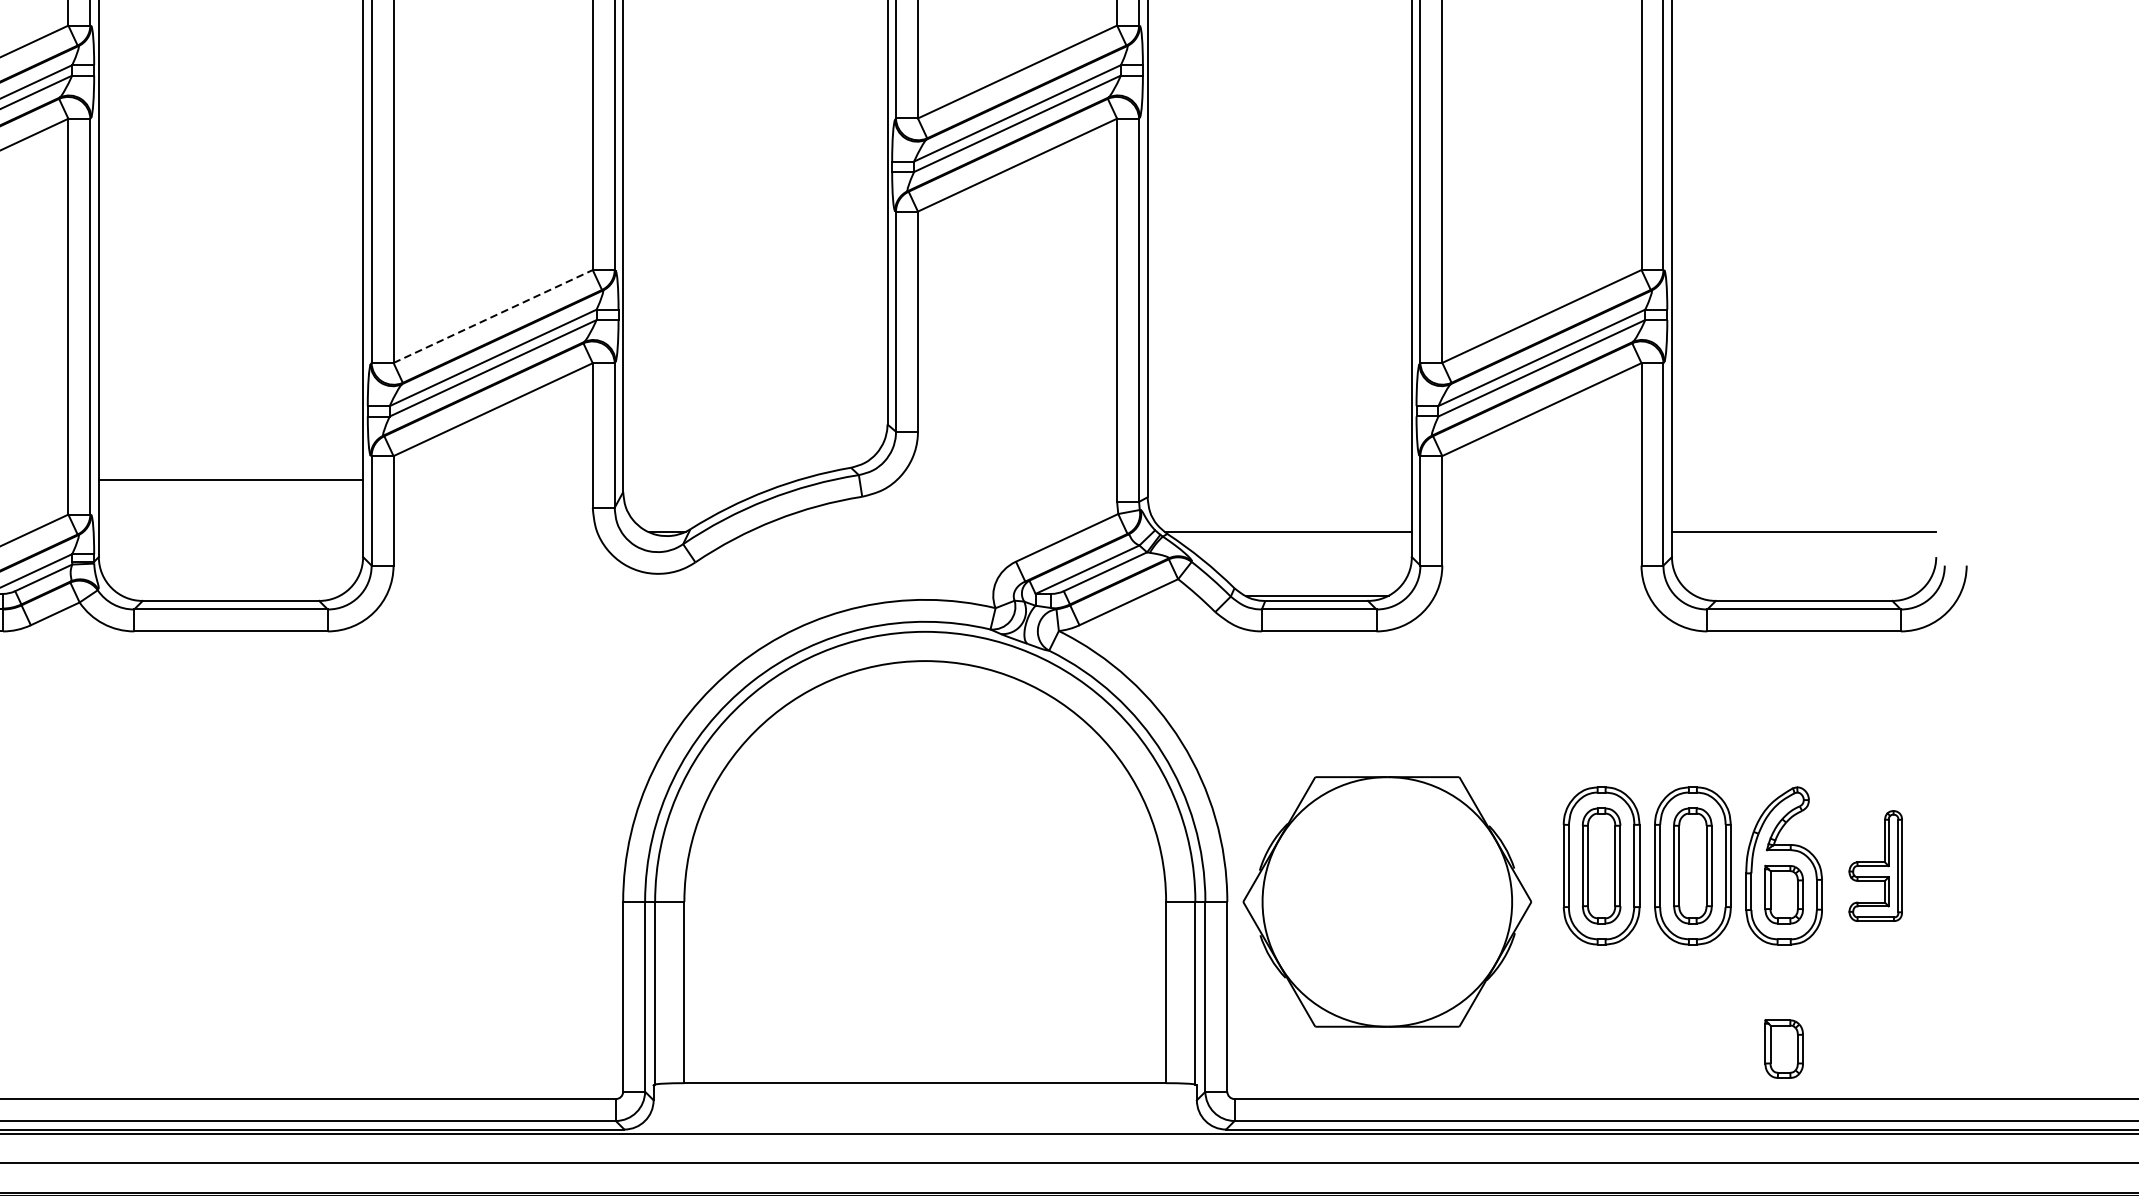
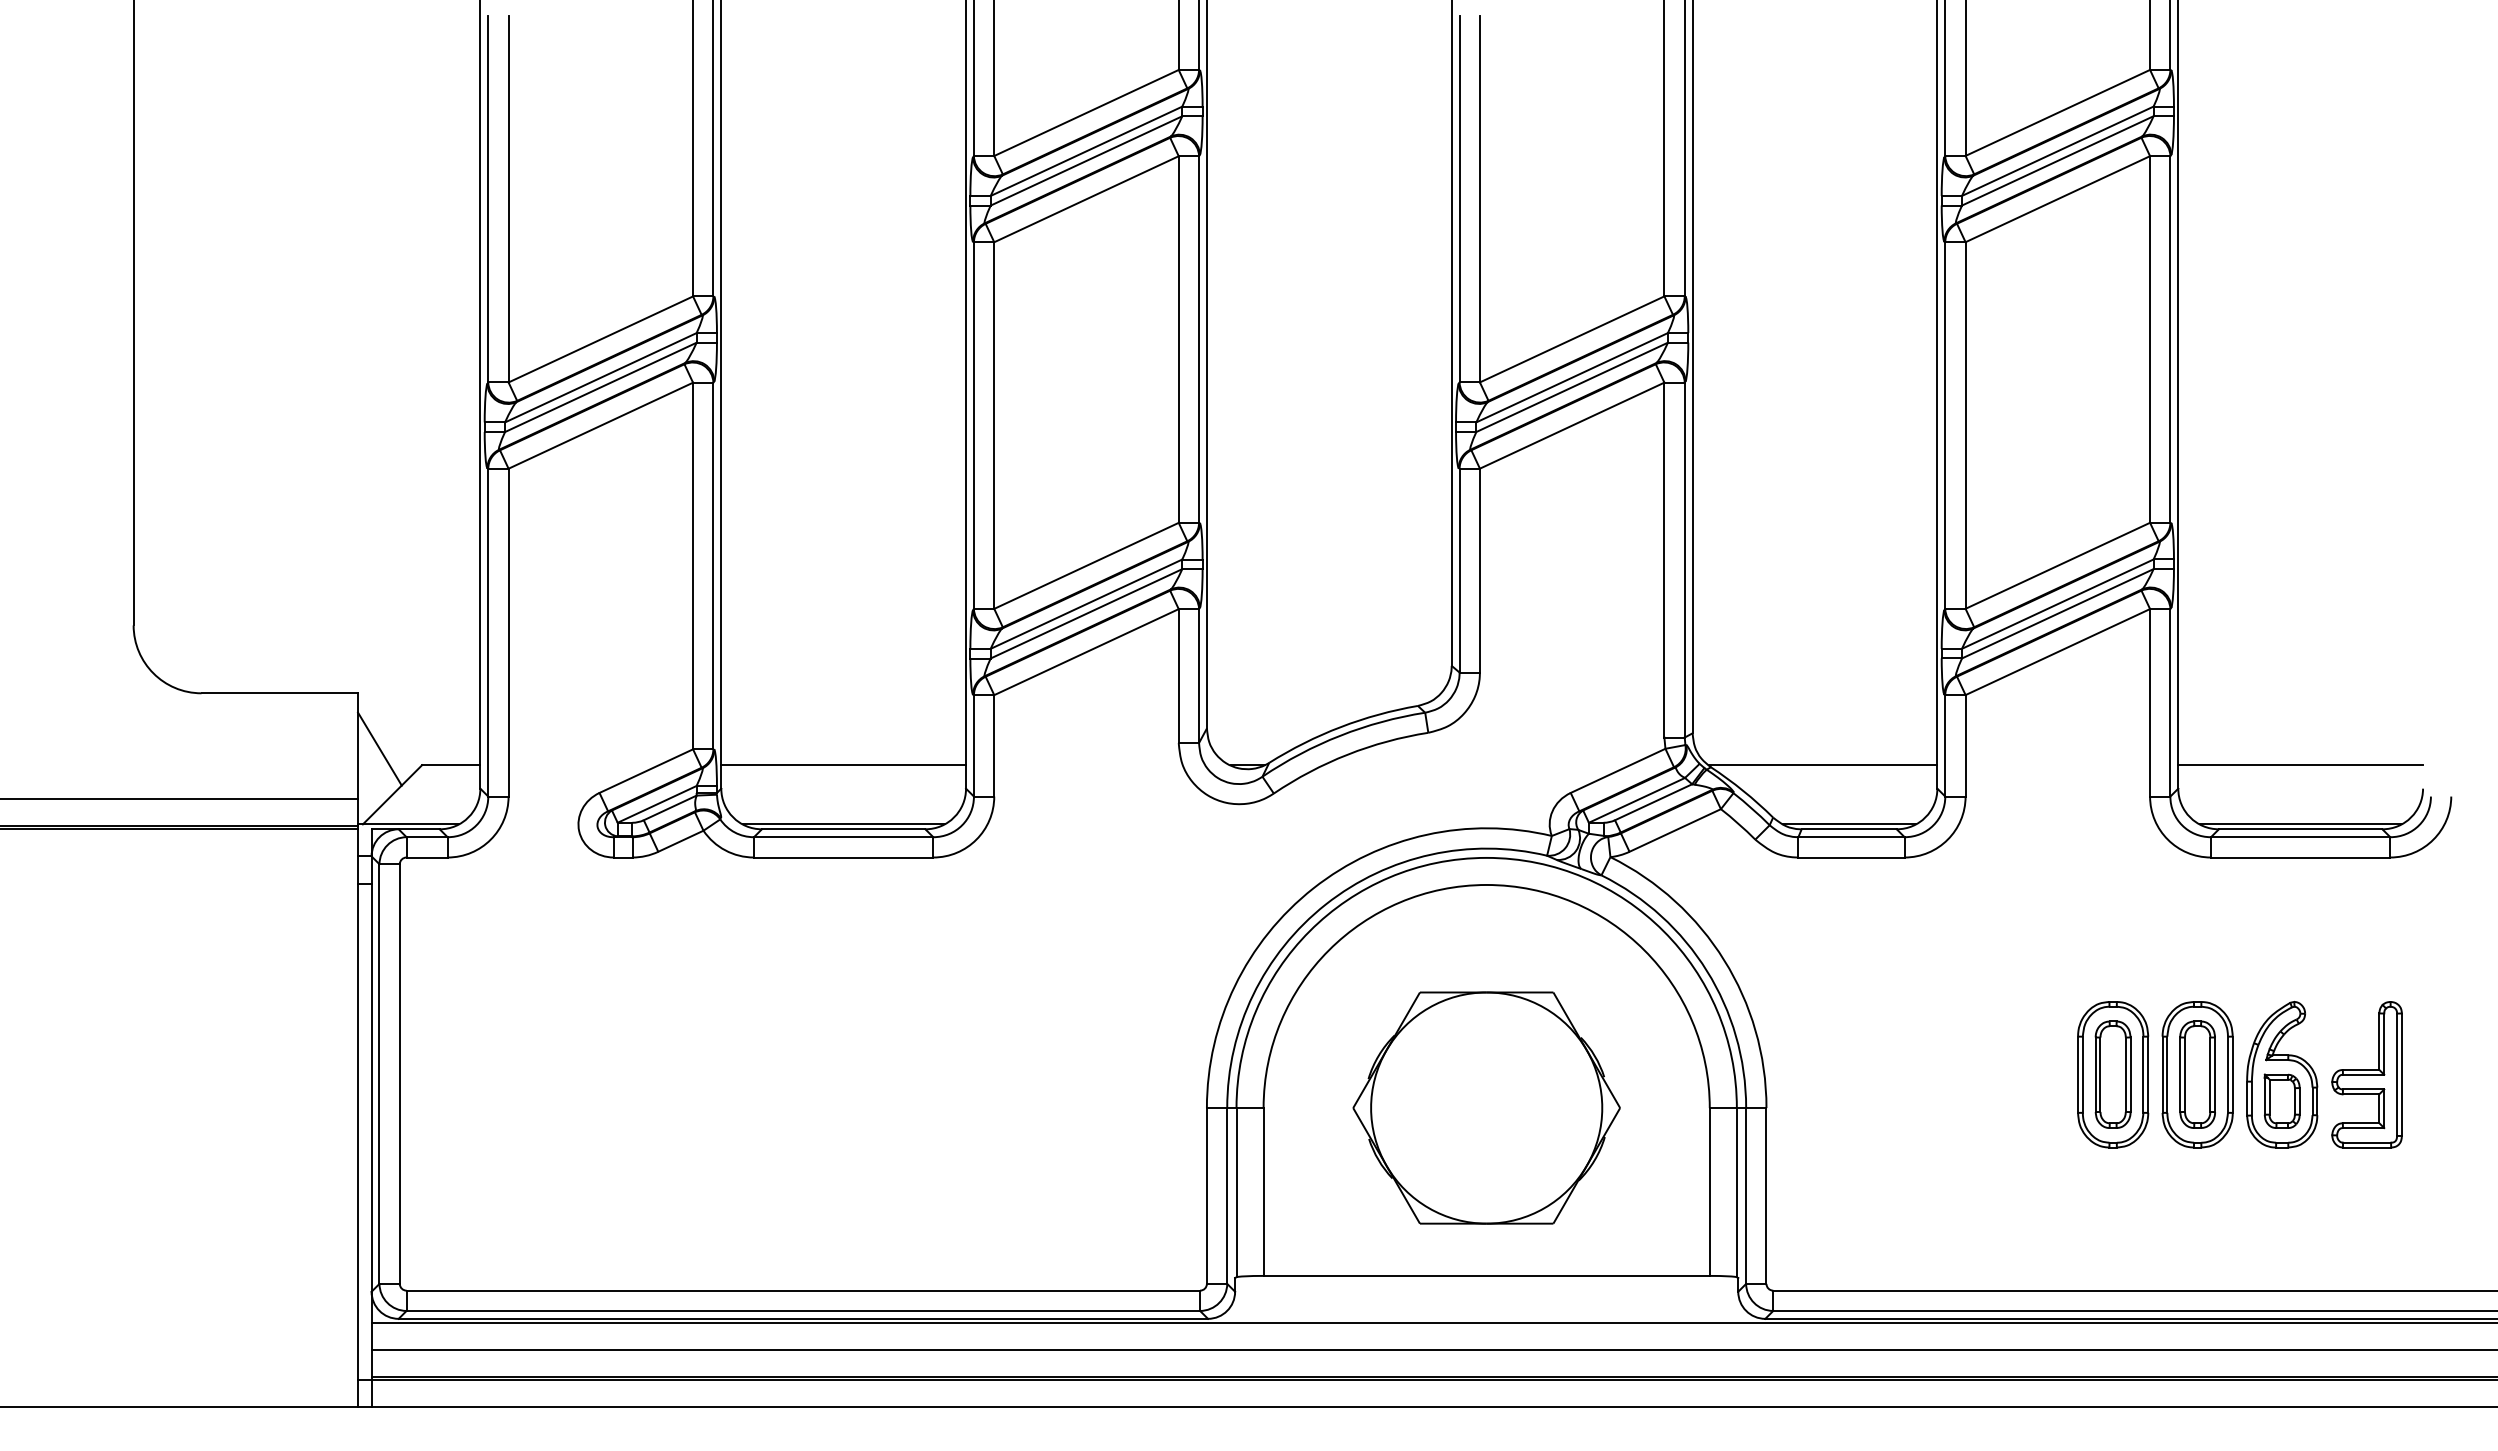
line: (493, 316) -> (1086, 565), dashed -> solid
line: (230, 480) -> (843, 765), moved
line: (230, 595) -> (843, 824), added
line: (1803, 595) -> (2300, 824), added
part: (1875, 865) -> (2366, 1074), size x1.43
part: (1387, 901) -> (1486, 1107), moved
part: (1783, 1048) -> (2281, 1243), removed

